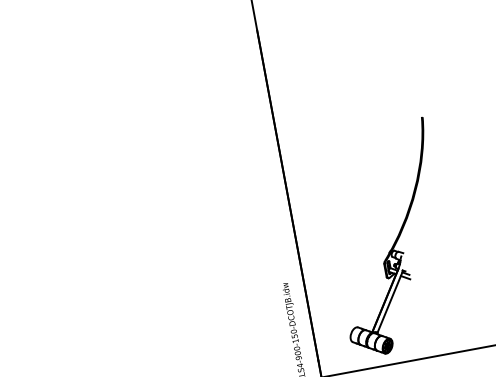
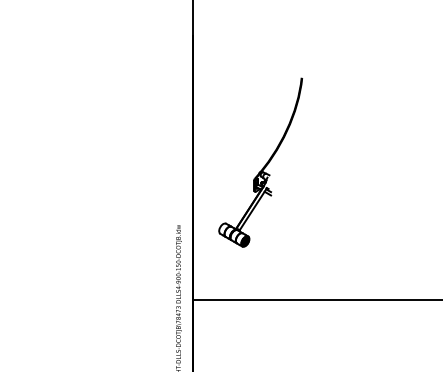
part: (388, 238) -> (260, 162), moved

